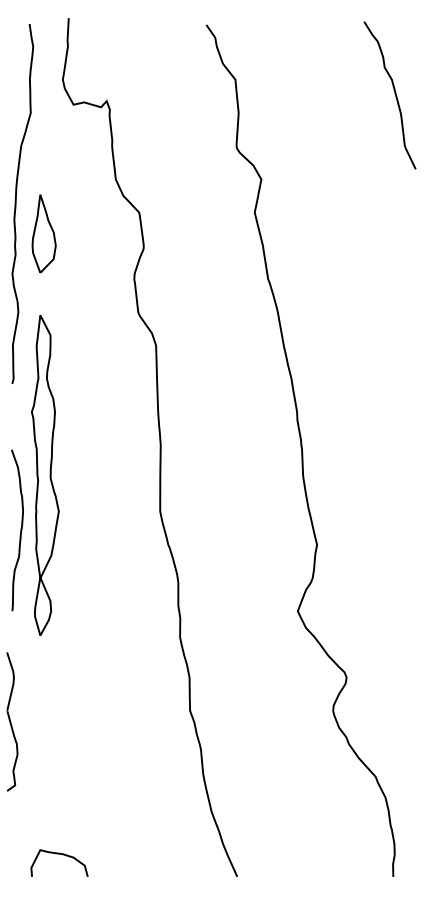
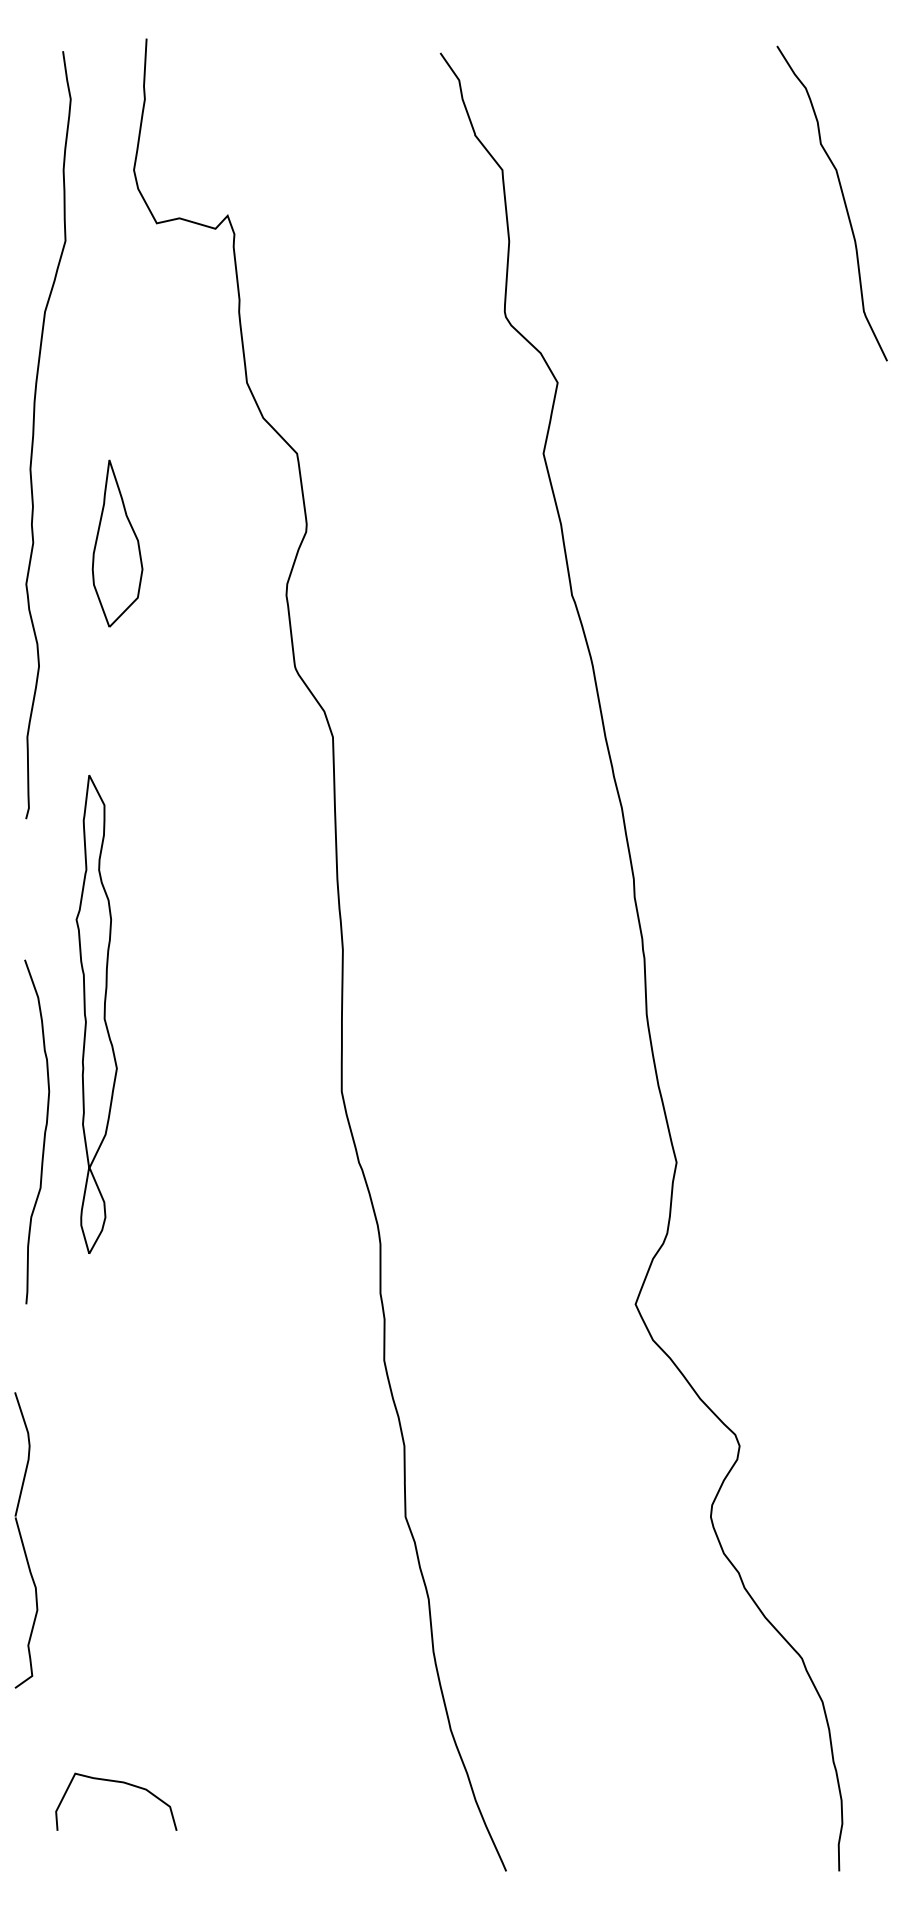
part: (43, 233) -> (116, 542), moved
part: (45, 475) -> (96, 1014), size x0.7
curve: (62, 855) -> (122, 1785), moved

